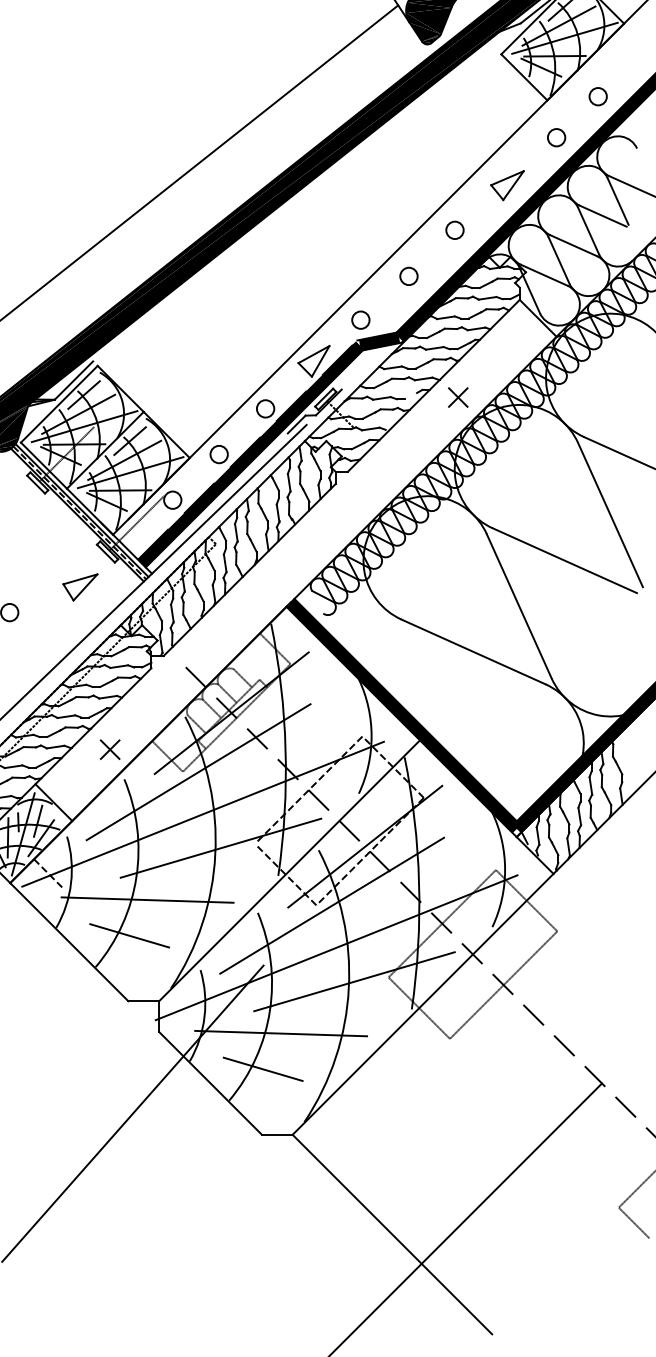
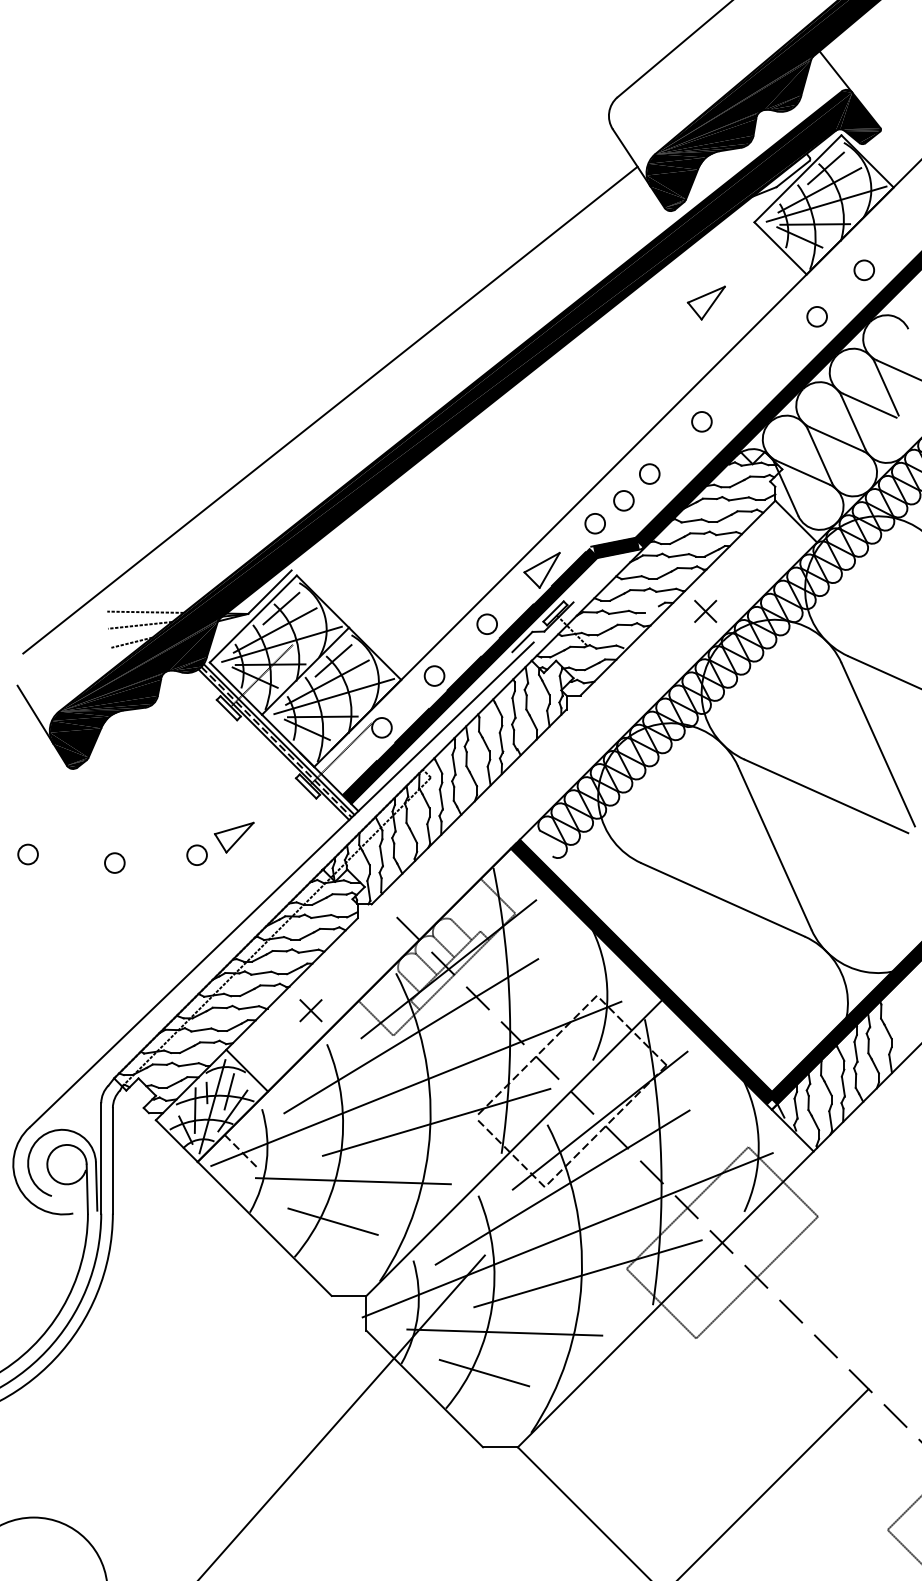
part: (506, 185) -> (705, 302), moved
circle: (385, 299) -> (623, 500), added
part: (80, 587) -> (234, 837), moved

